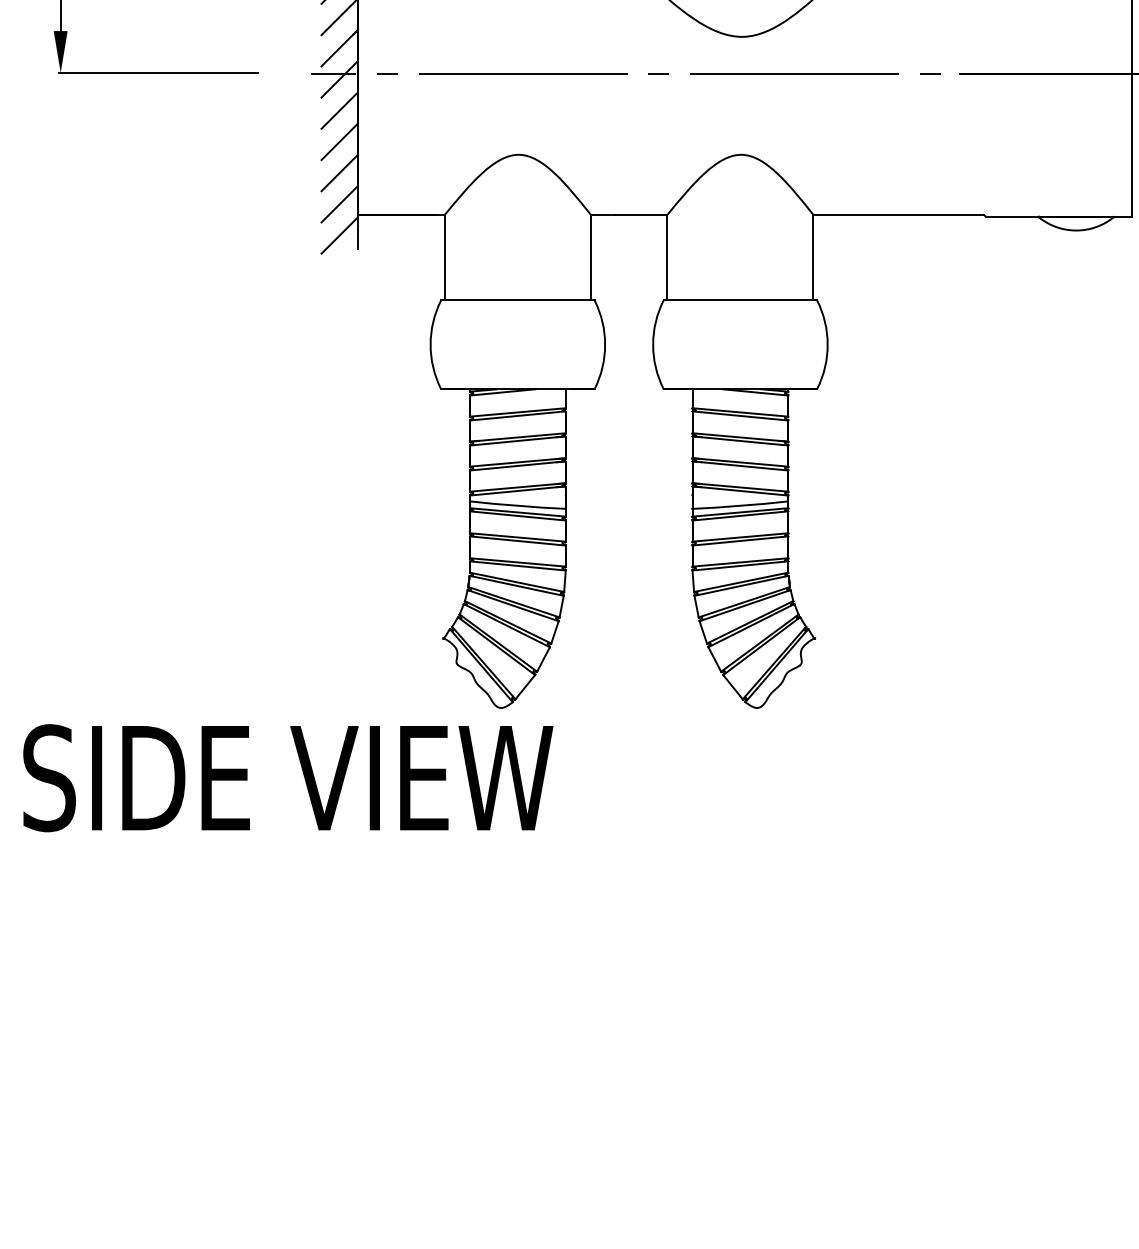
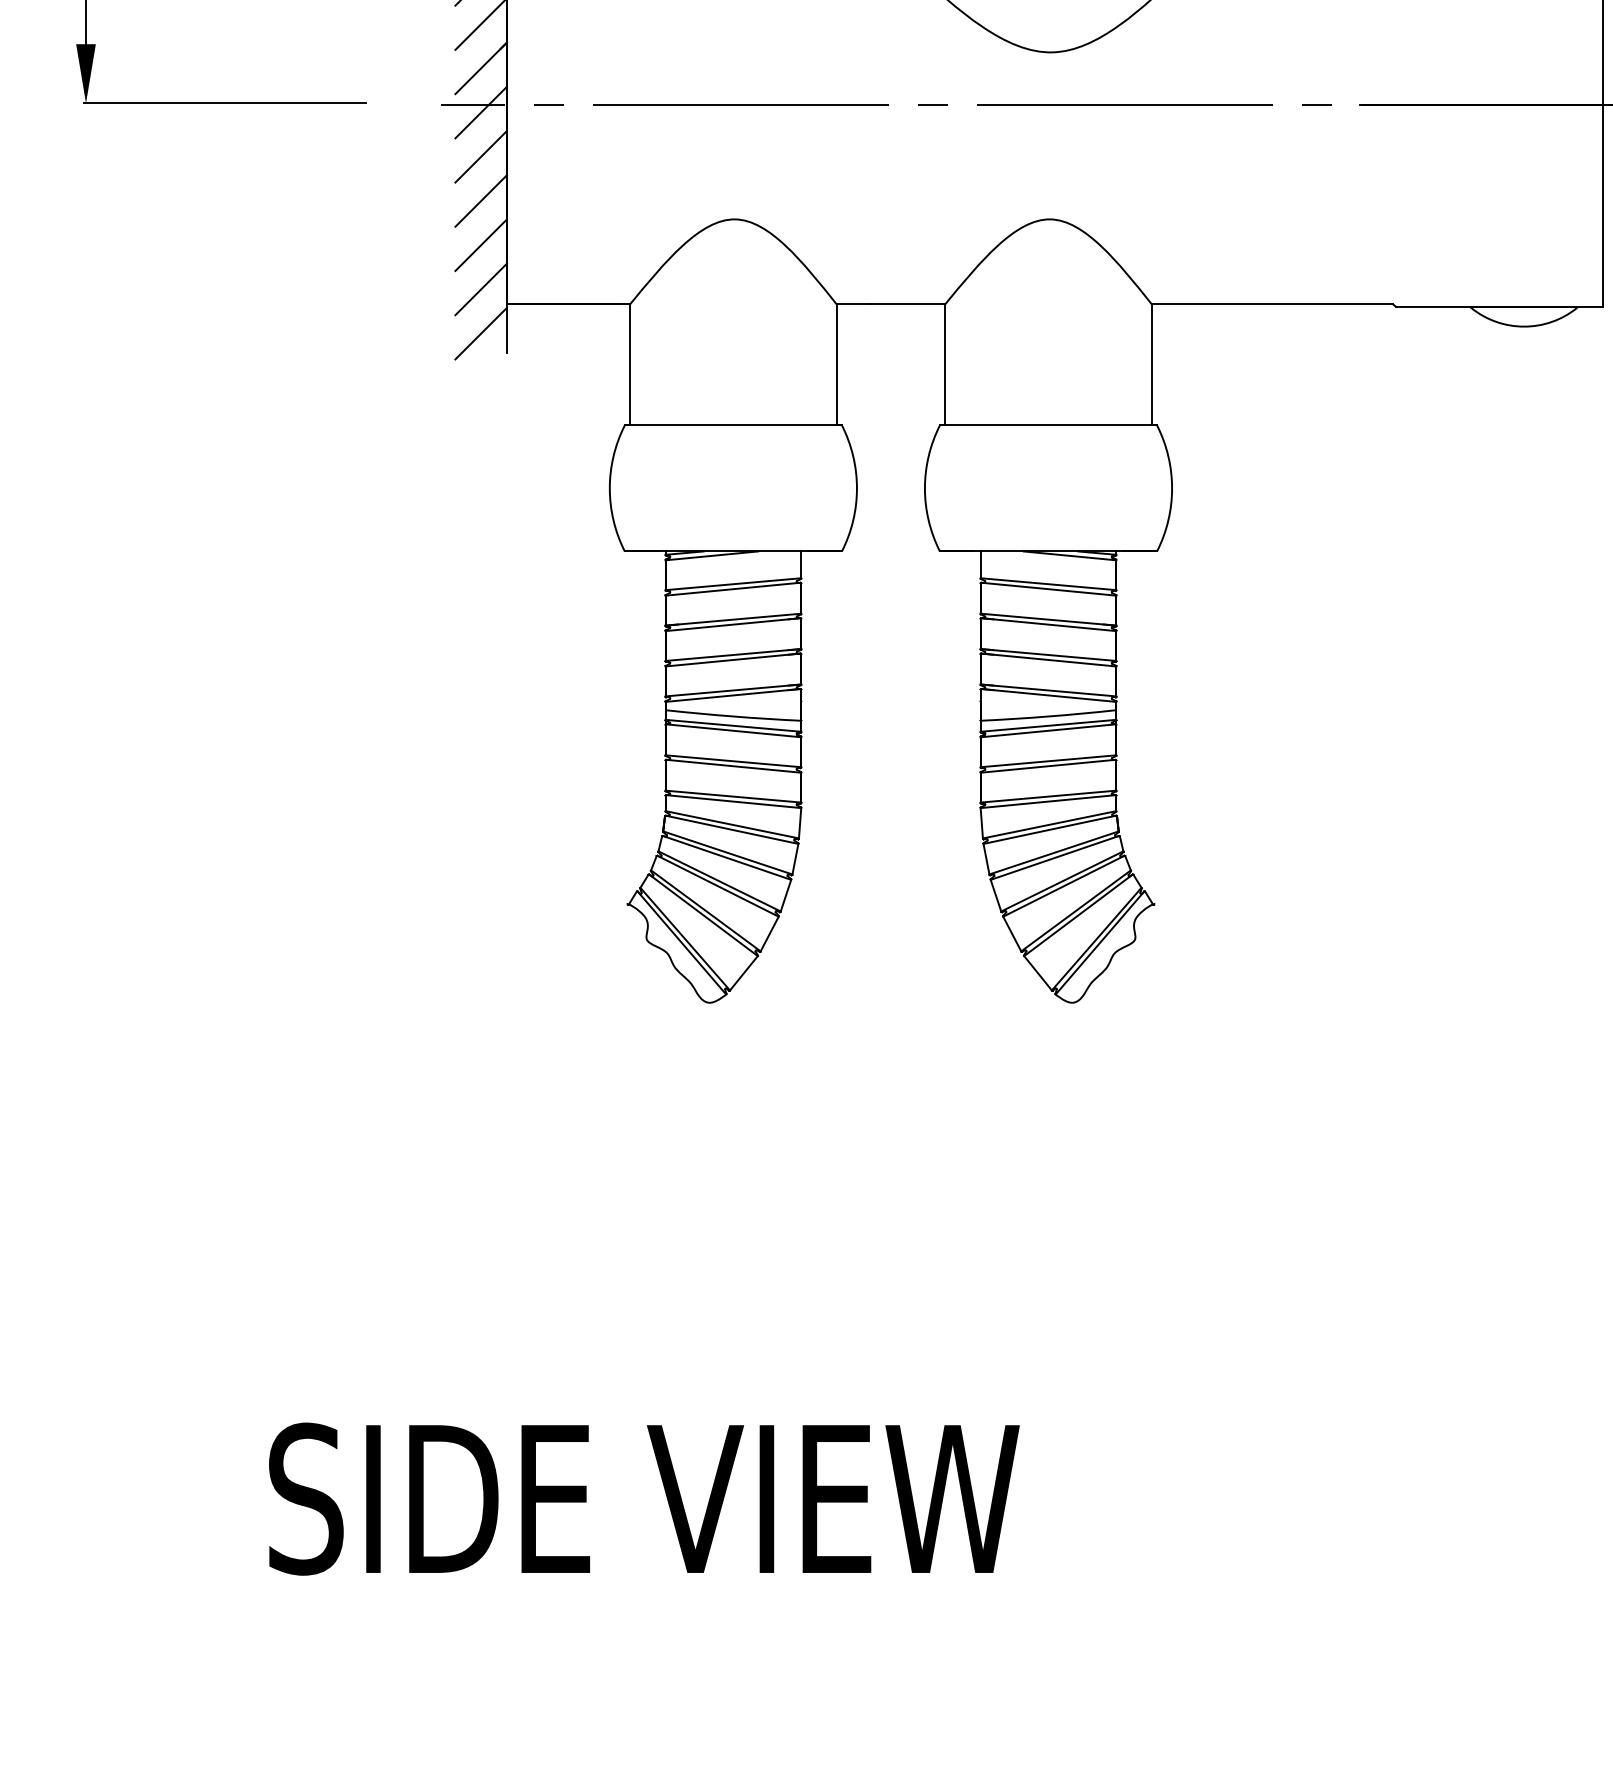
text: (288, 777) -> (644, 1498), moved

